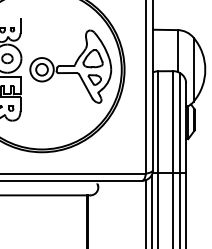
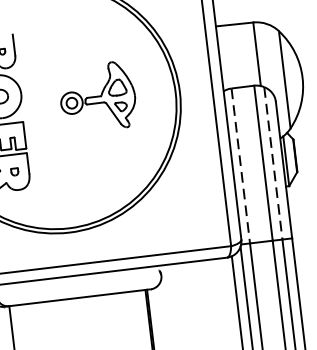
part: (70, 66) -> (97, 97), size x0.6
line: (158, 122) -> (241, 166), solid -> dashed
line: (179, 123) -> (273, 164), solid -> dashed

